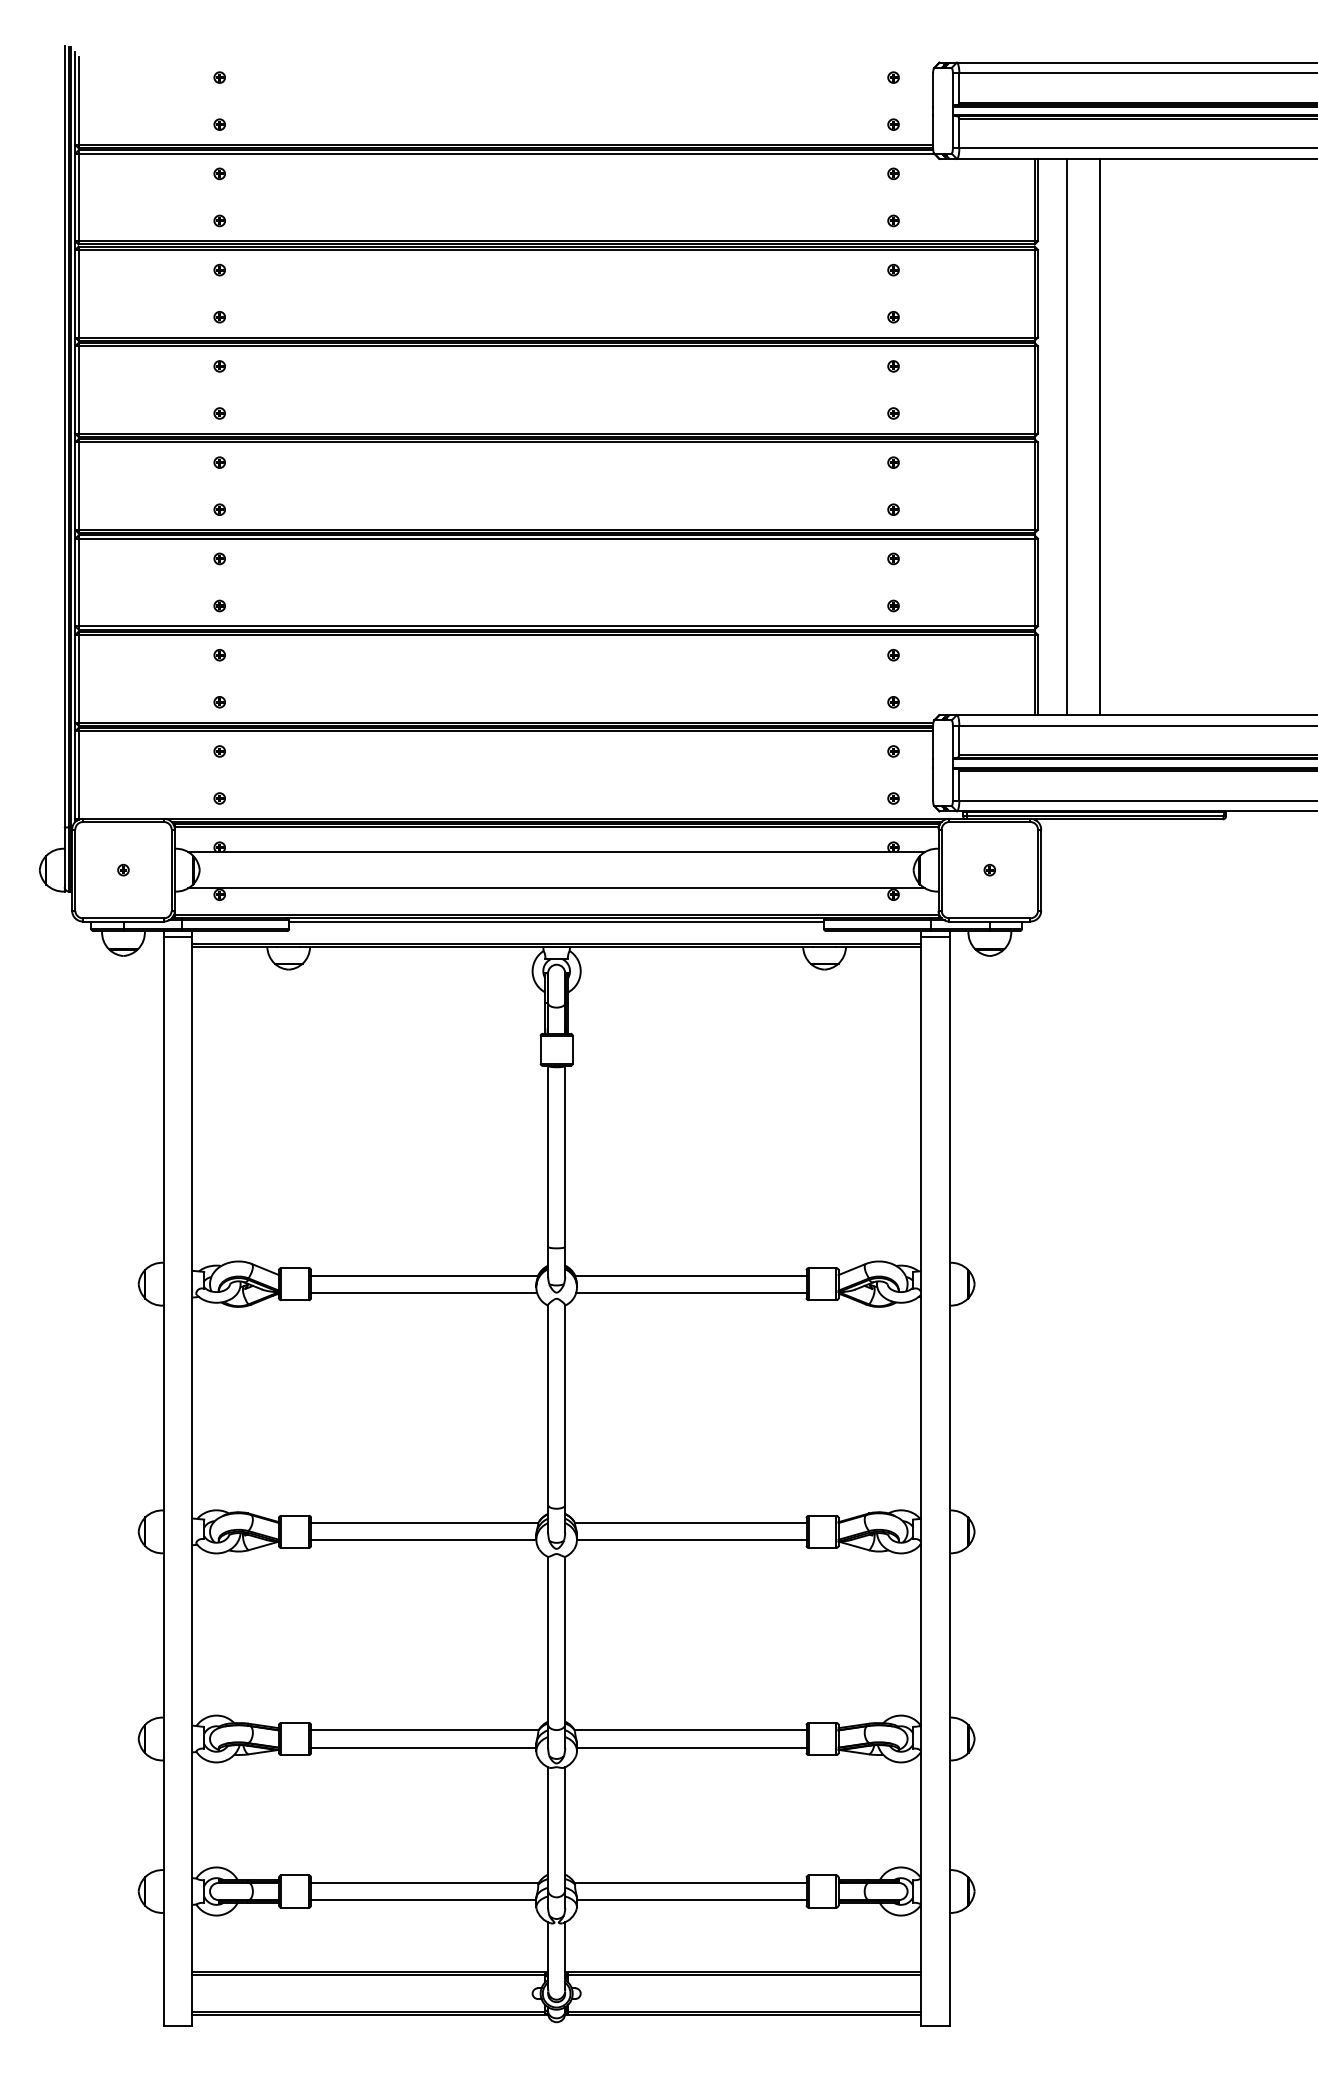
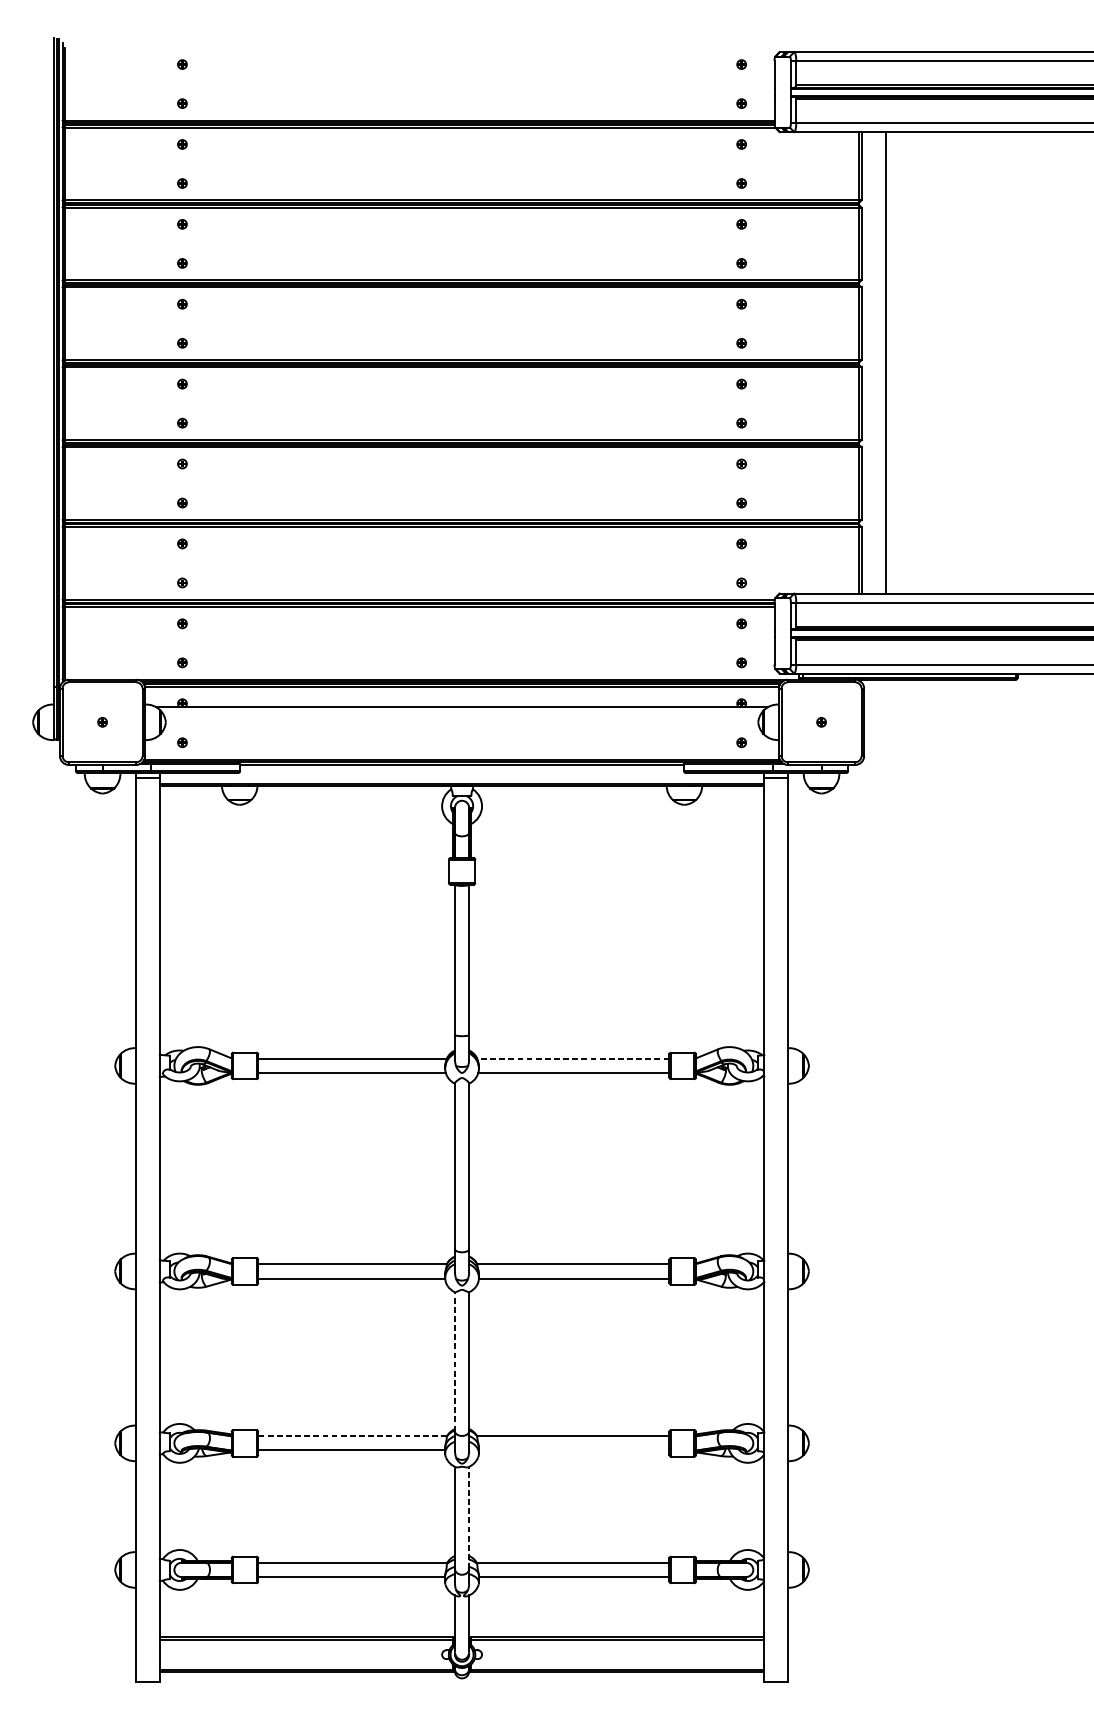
line: (1099, 436) -> (912, 362), removed
line: (556, 888) -> (461, 737), removed
line: (690, 1275) -> (573, 1058), solid -> dashed
line: (548, 1640) -> (455, 1361), solid -> dashed
line: (424, 1730) -> (352, 1436), solid -> dashed
line: (691, 1747) -> (573, 1450), removed
line: (565, 1828) -> (469, 1517), solid -> dashed

